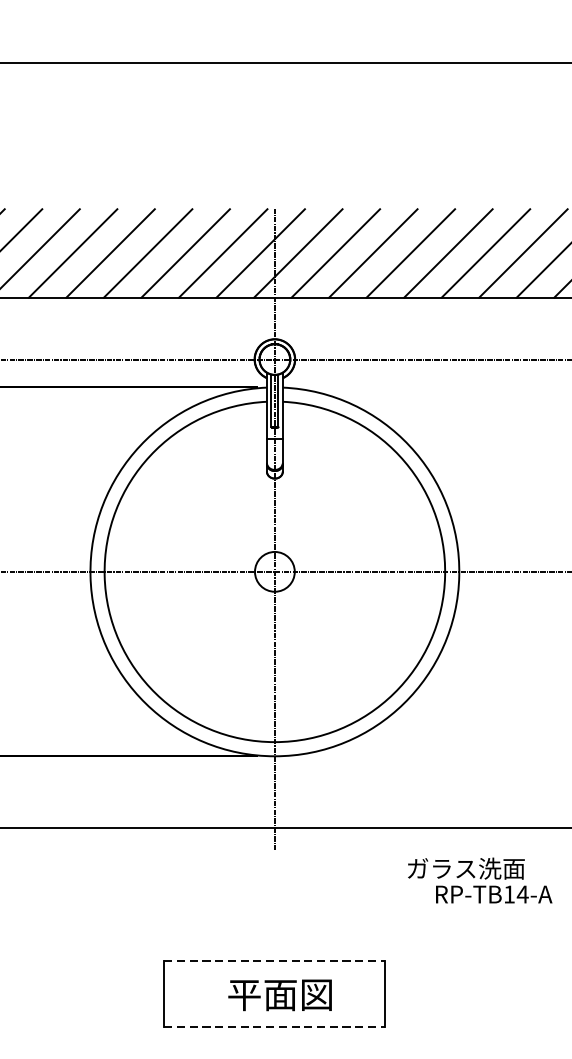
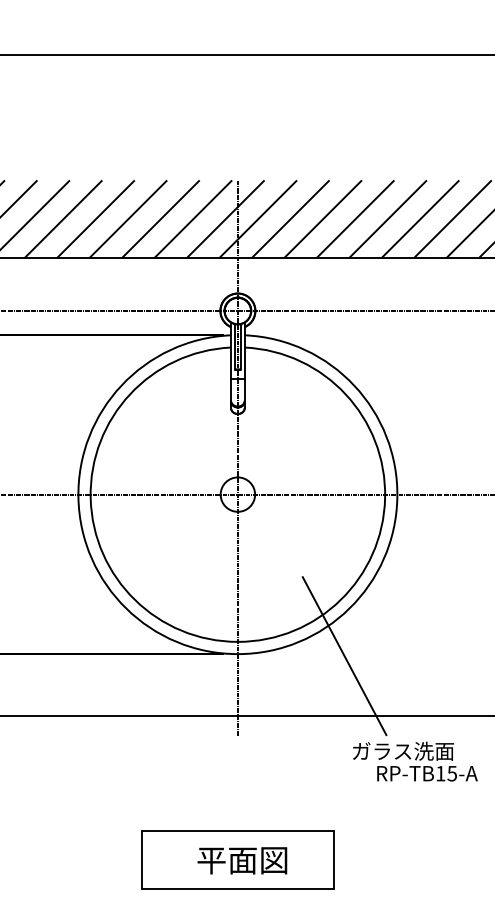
line: (398, 759) -> (344, 656), added
text: (523, 894) -> (452, 773), RP-TB14-A -> RP-TB15-A
line: (274, 961) -> (237, 831), dashed -> solid
line: (274, 1027) -> (237, 888), dashed -> solid

